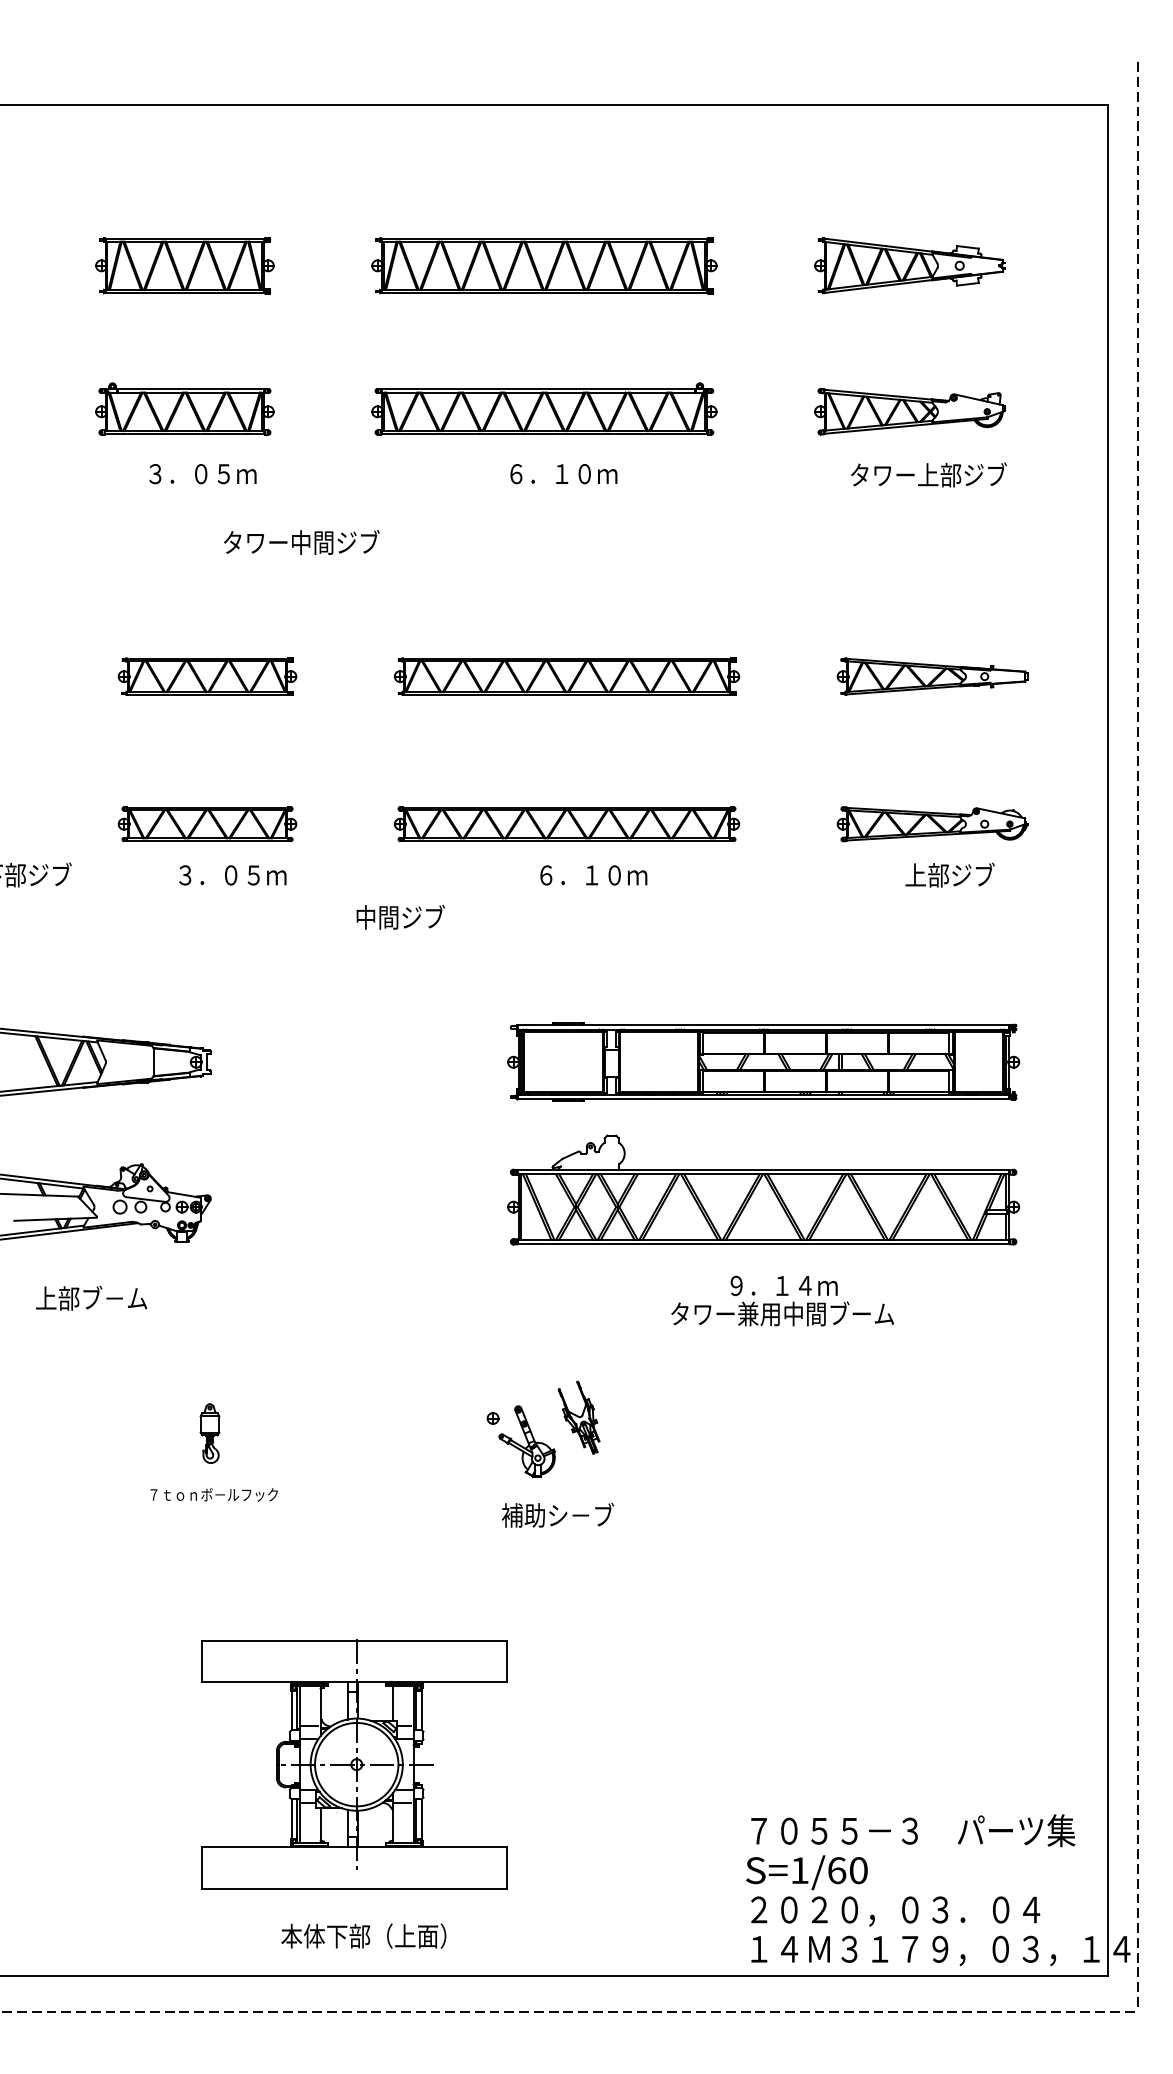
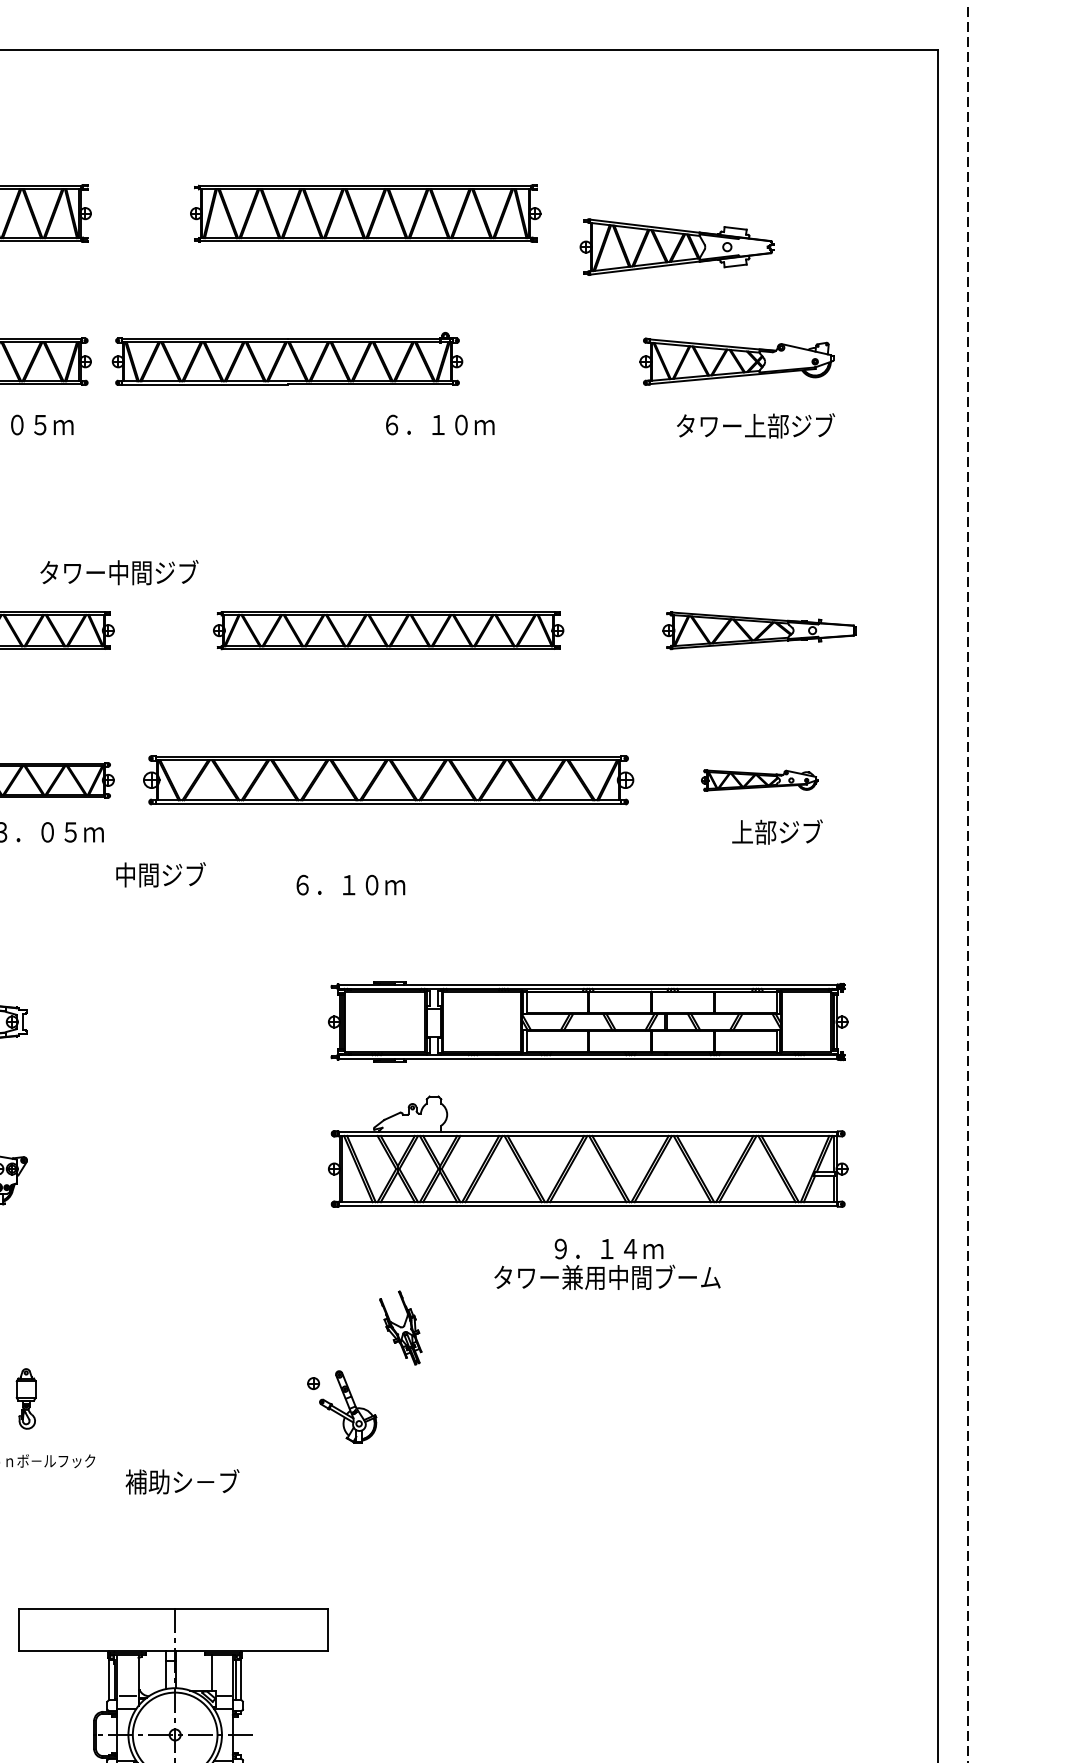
part: (909, 265) -> (676, 246), moved
part: (544, 408) -> (287, 358), moved
text: (563, 474) -> (439, 425), moved
text: (301, 542) -> (119, 572), moved
part: (566, 824) -> (388, 780), size x1.4
part: (932, 824) -> (759, 780), size x0.6
text: (593, 875) -> (350, 885), moved
text: (400, 916) -> (160, 874), moved
part: (578, 1417) -> (400, 1327), moved
text: (557, 1514) -> (182, 1481), moved

